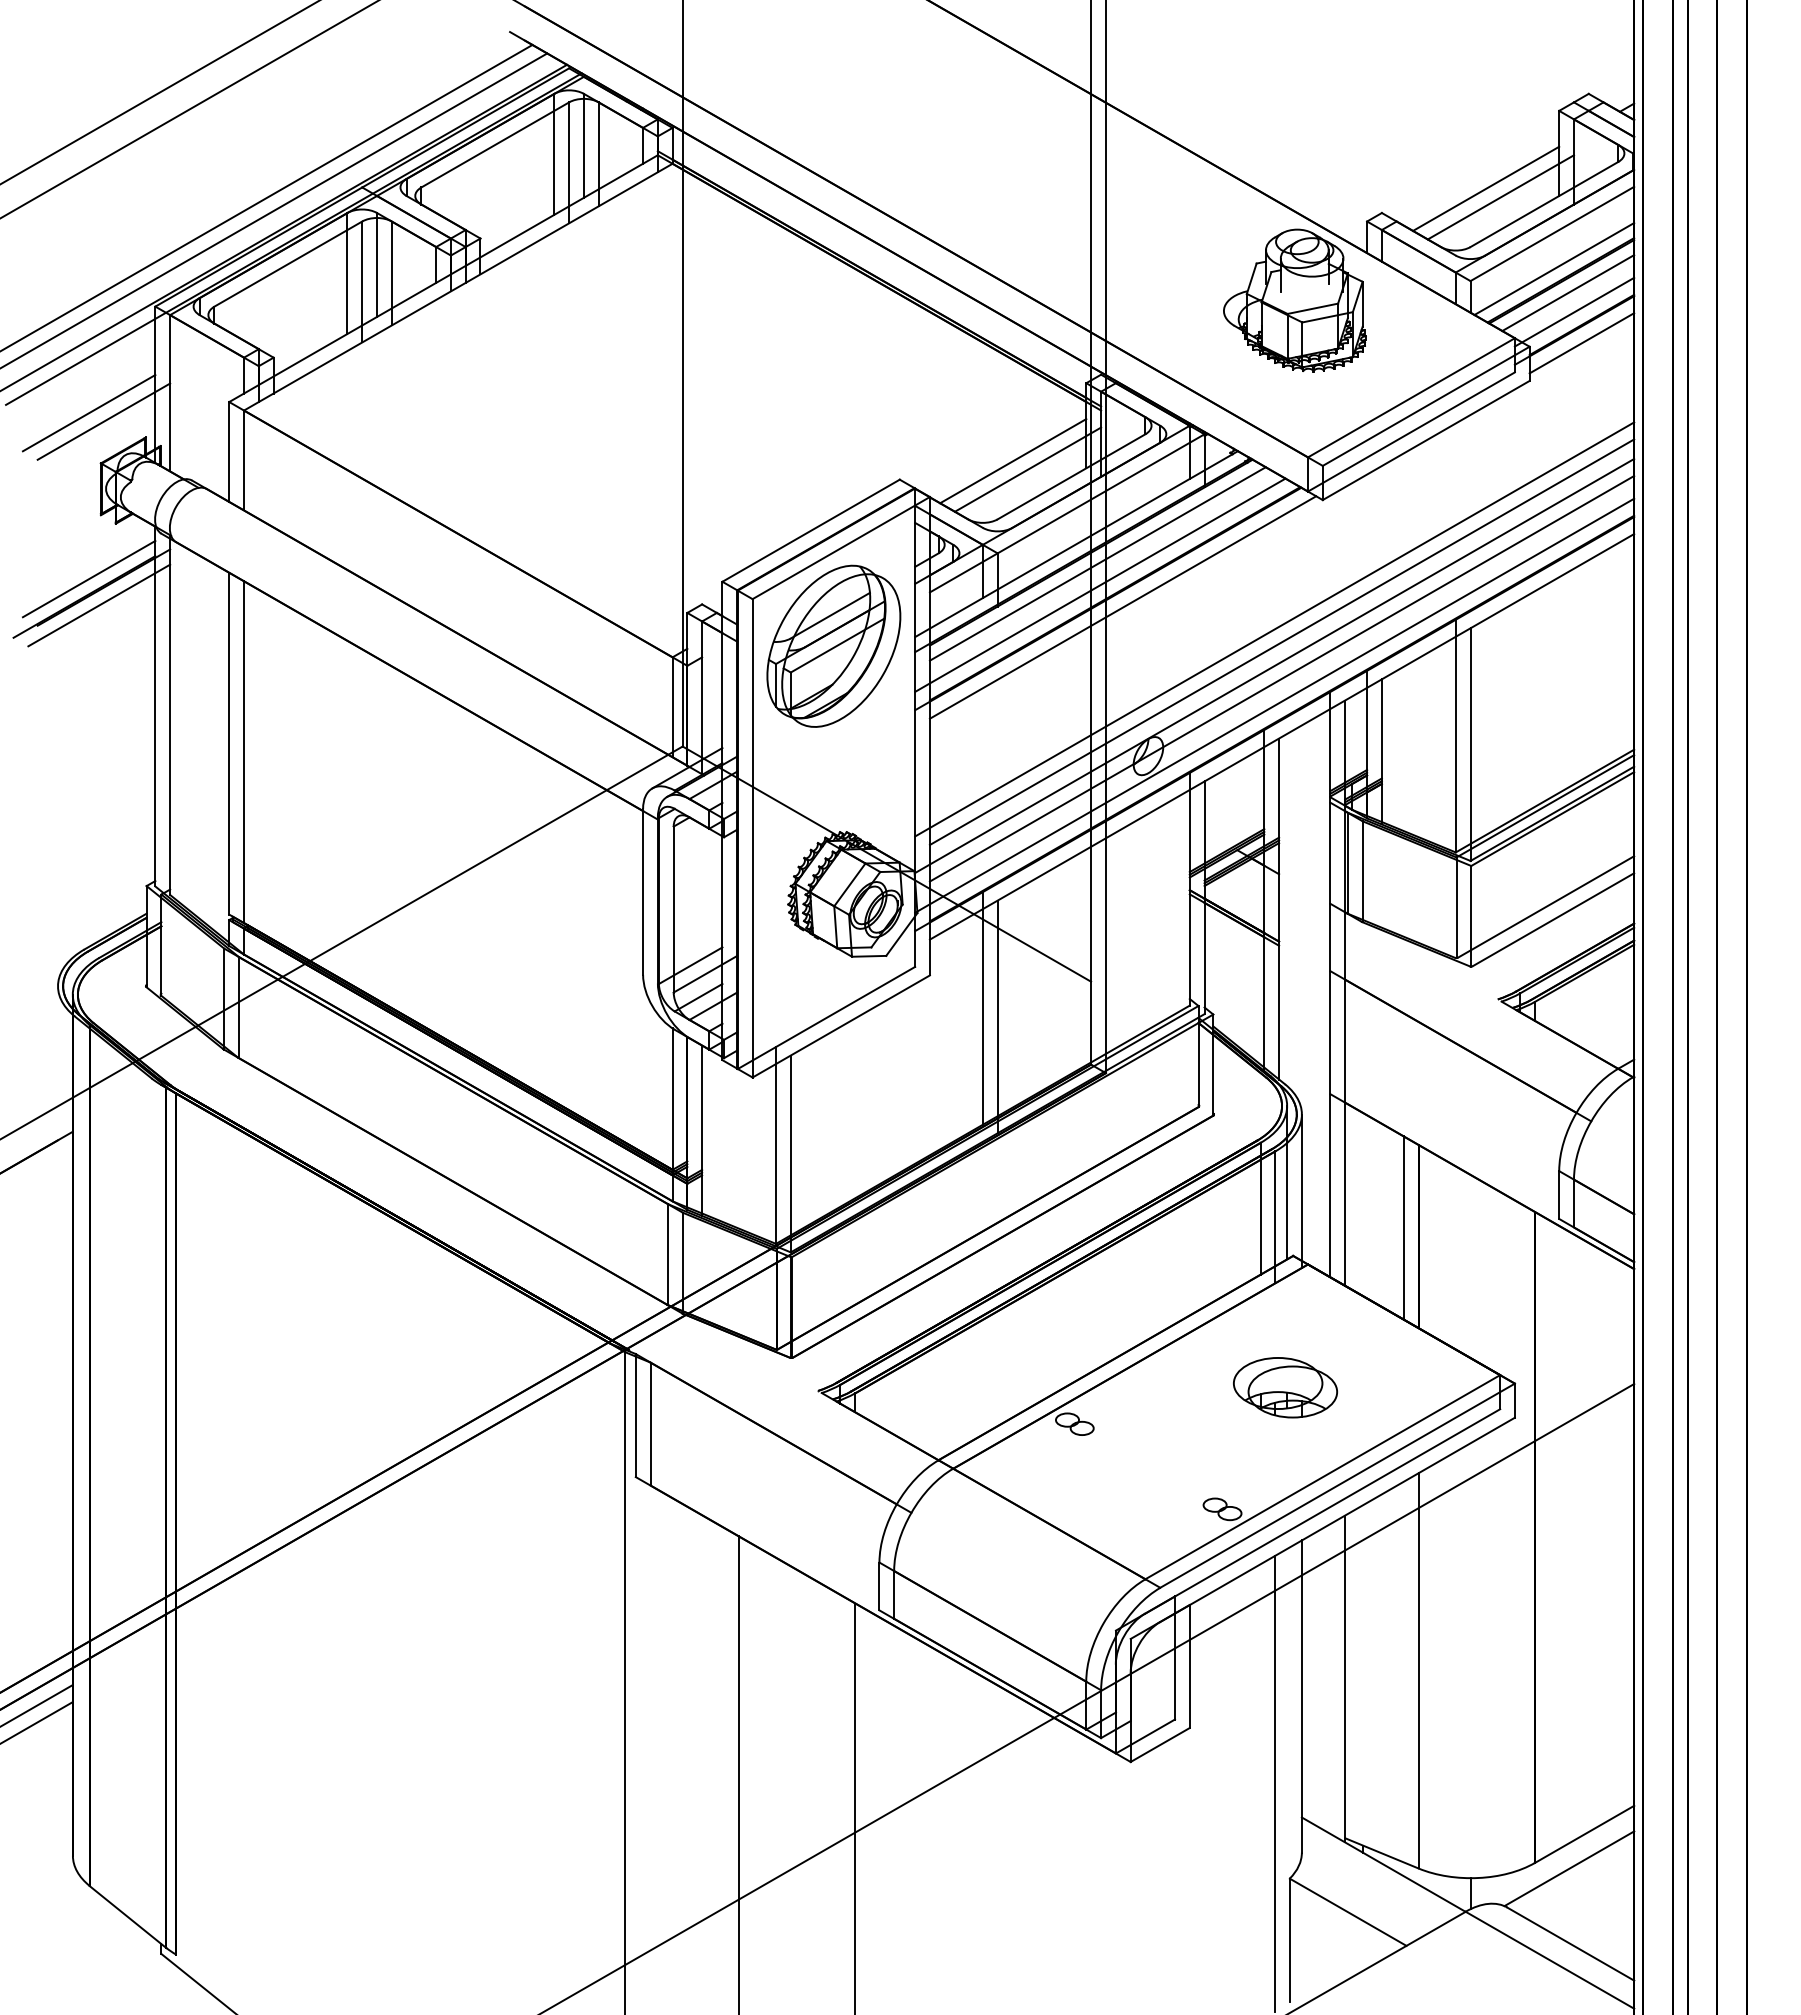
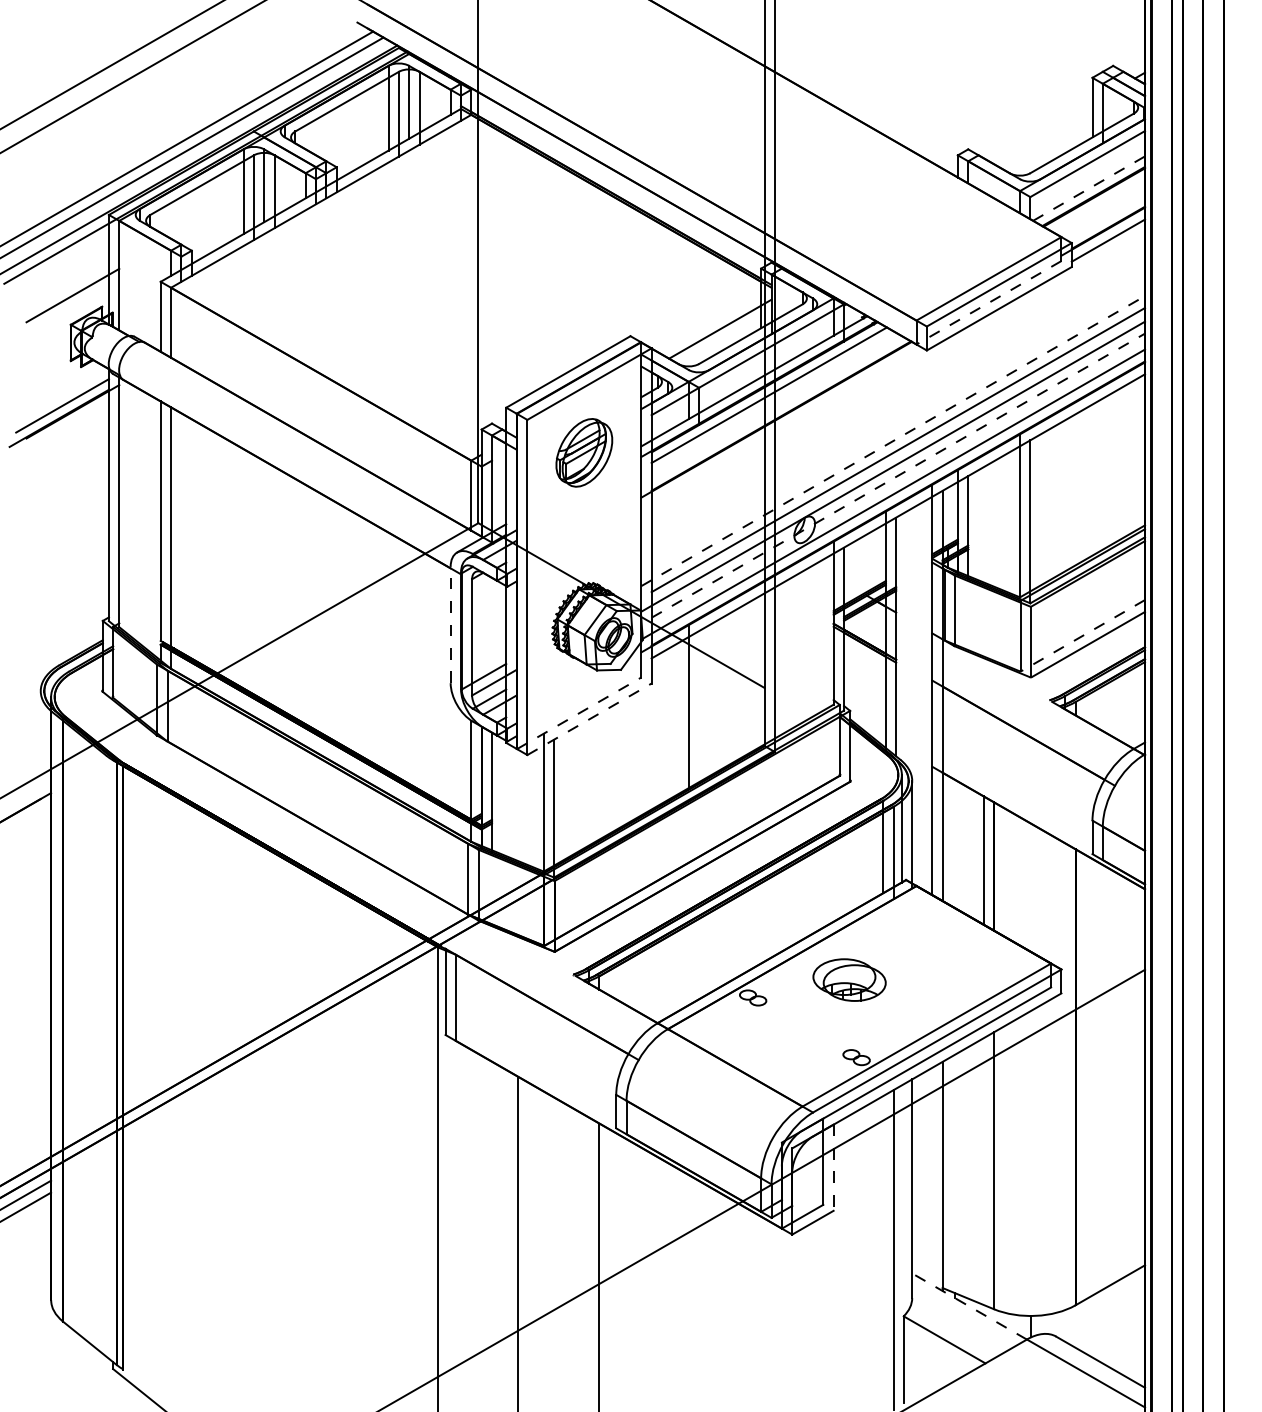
line: (1486, 188) -> (1041, 132), removed
line: (1500, 197) -> (1051, 138), removed
line: (1554, 268) -> (1089, 188), solid -> dashed
line: (1568, 293) -> (1099, 205), removed
part: (1294, 300) -> (907, 210), removed
line: (1574, 311) -> (1103, 218), removed
line: (88, 413) -> (62, 289), removed
line: (1411, 432) -> (989, 303), solid -> dashed
line: (1013, 461) -> (710, 323), removed
line: (1100, 584) -> (771, 409), removed
line: (99, 605) -> (69, 424), removed
line: (1122, 607) -> (786, 425), removed
line: (1274, 629) -> (893, 441), solid -> dashed
part: (833, 645) -> (584, 452), size x0.6
line: (1282, 678) -> (898, 475), solid -> dashed
line: (643, 891) -> (450, 624), solid -> dashed
line: (1546, 906) -> (1083, 635), solid -> dashed
line: (997, 1016) -> (698, 712), removed
line: (826, 1017) -> (579, 713), solid -> dashed
line: (841, 1026) -> (589, 719), solid -> dashed
part: (1285, 1387) -> (849, 979), moved
line: (1189, 1666) -> (833, 1167), solid -> dashed
line: (1383, 1864) -> (969, 1306), solid -> dashed
line: (1569, 1868) -> (1099, 1309), removed

